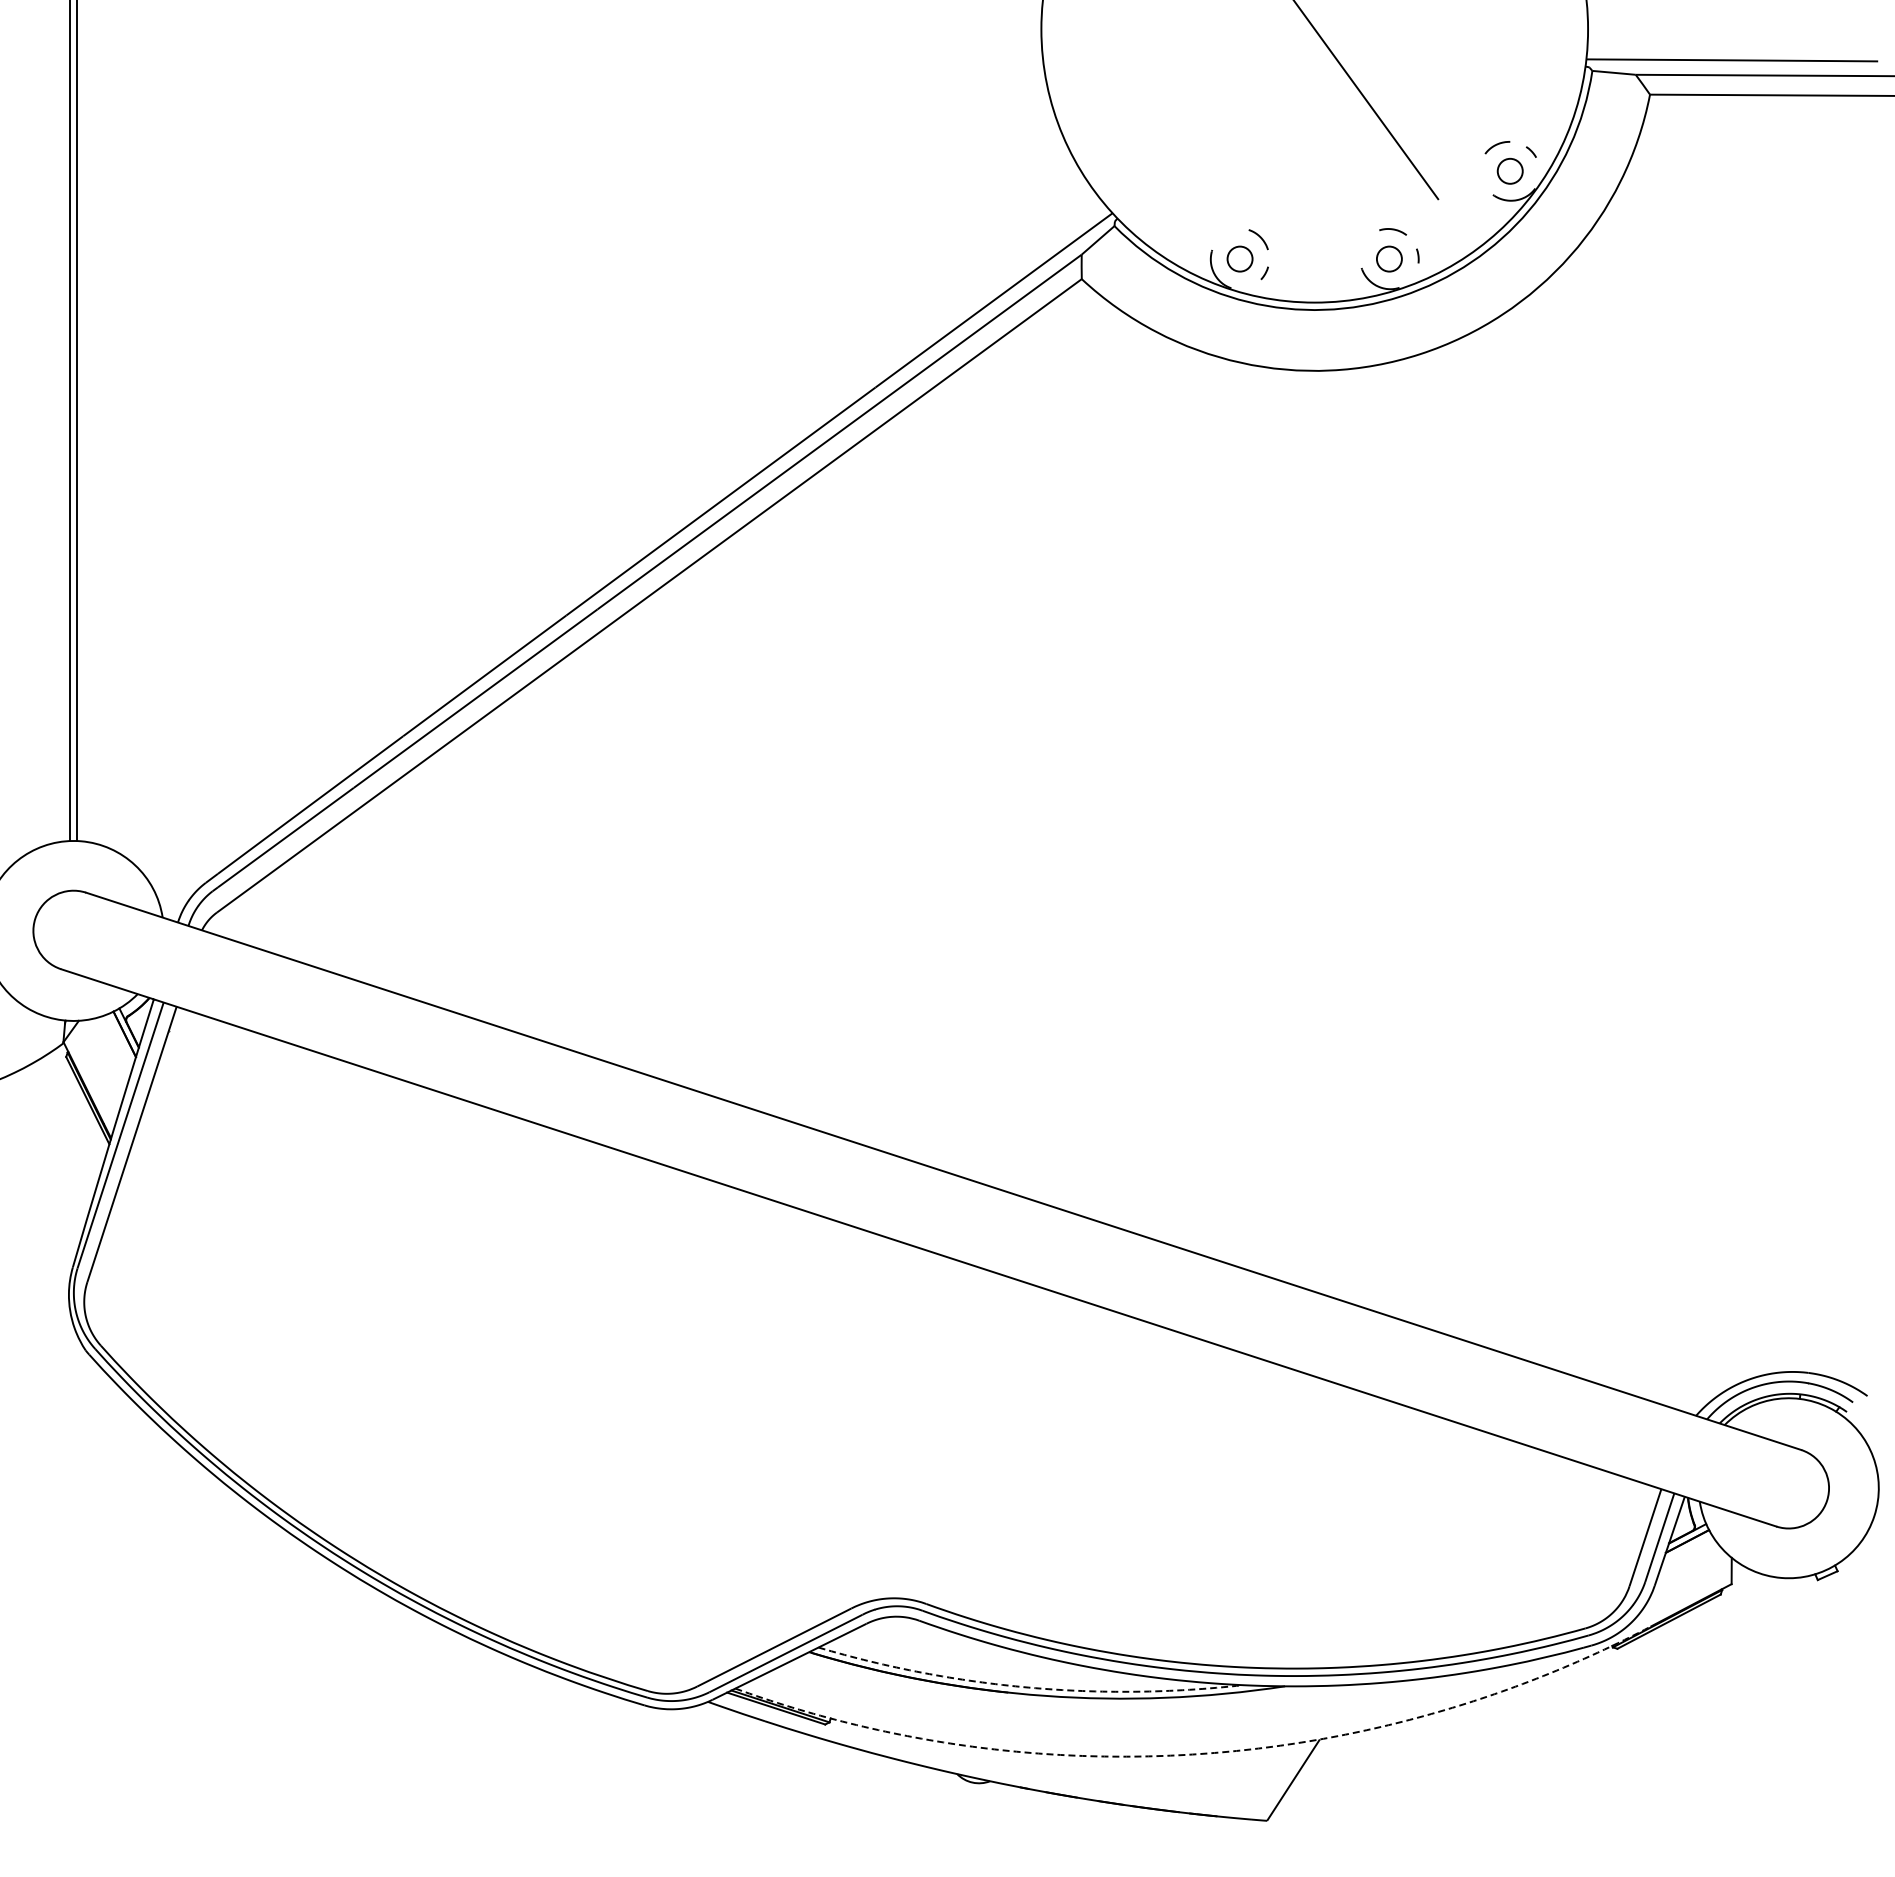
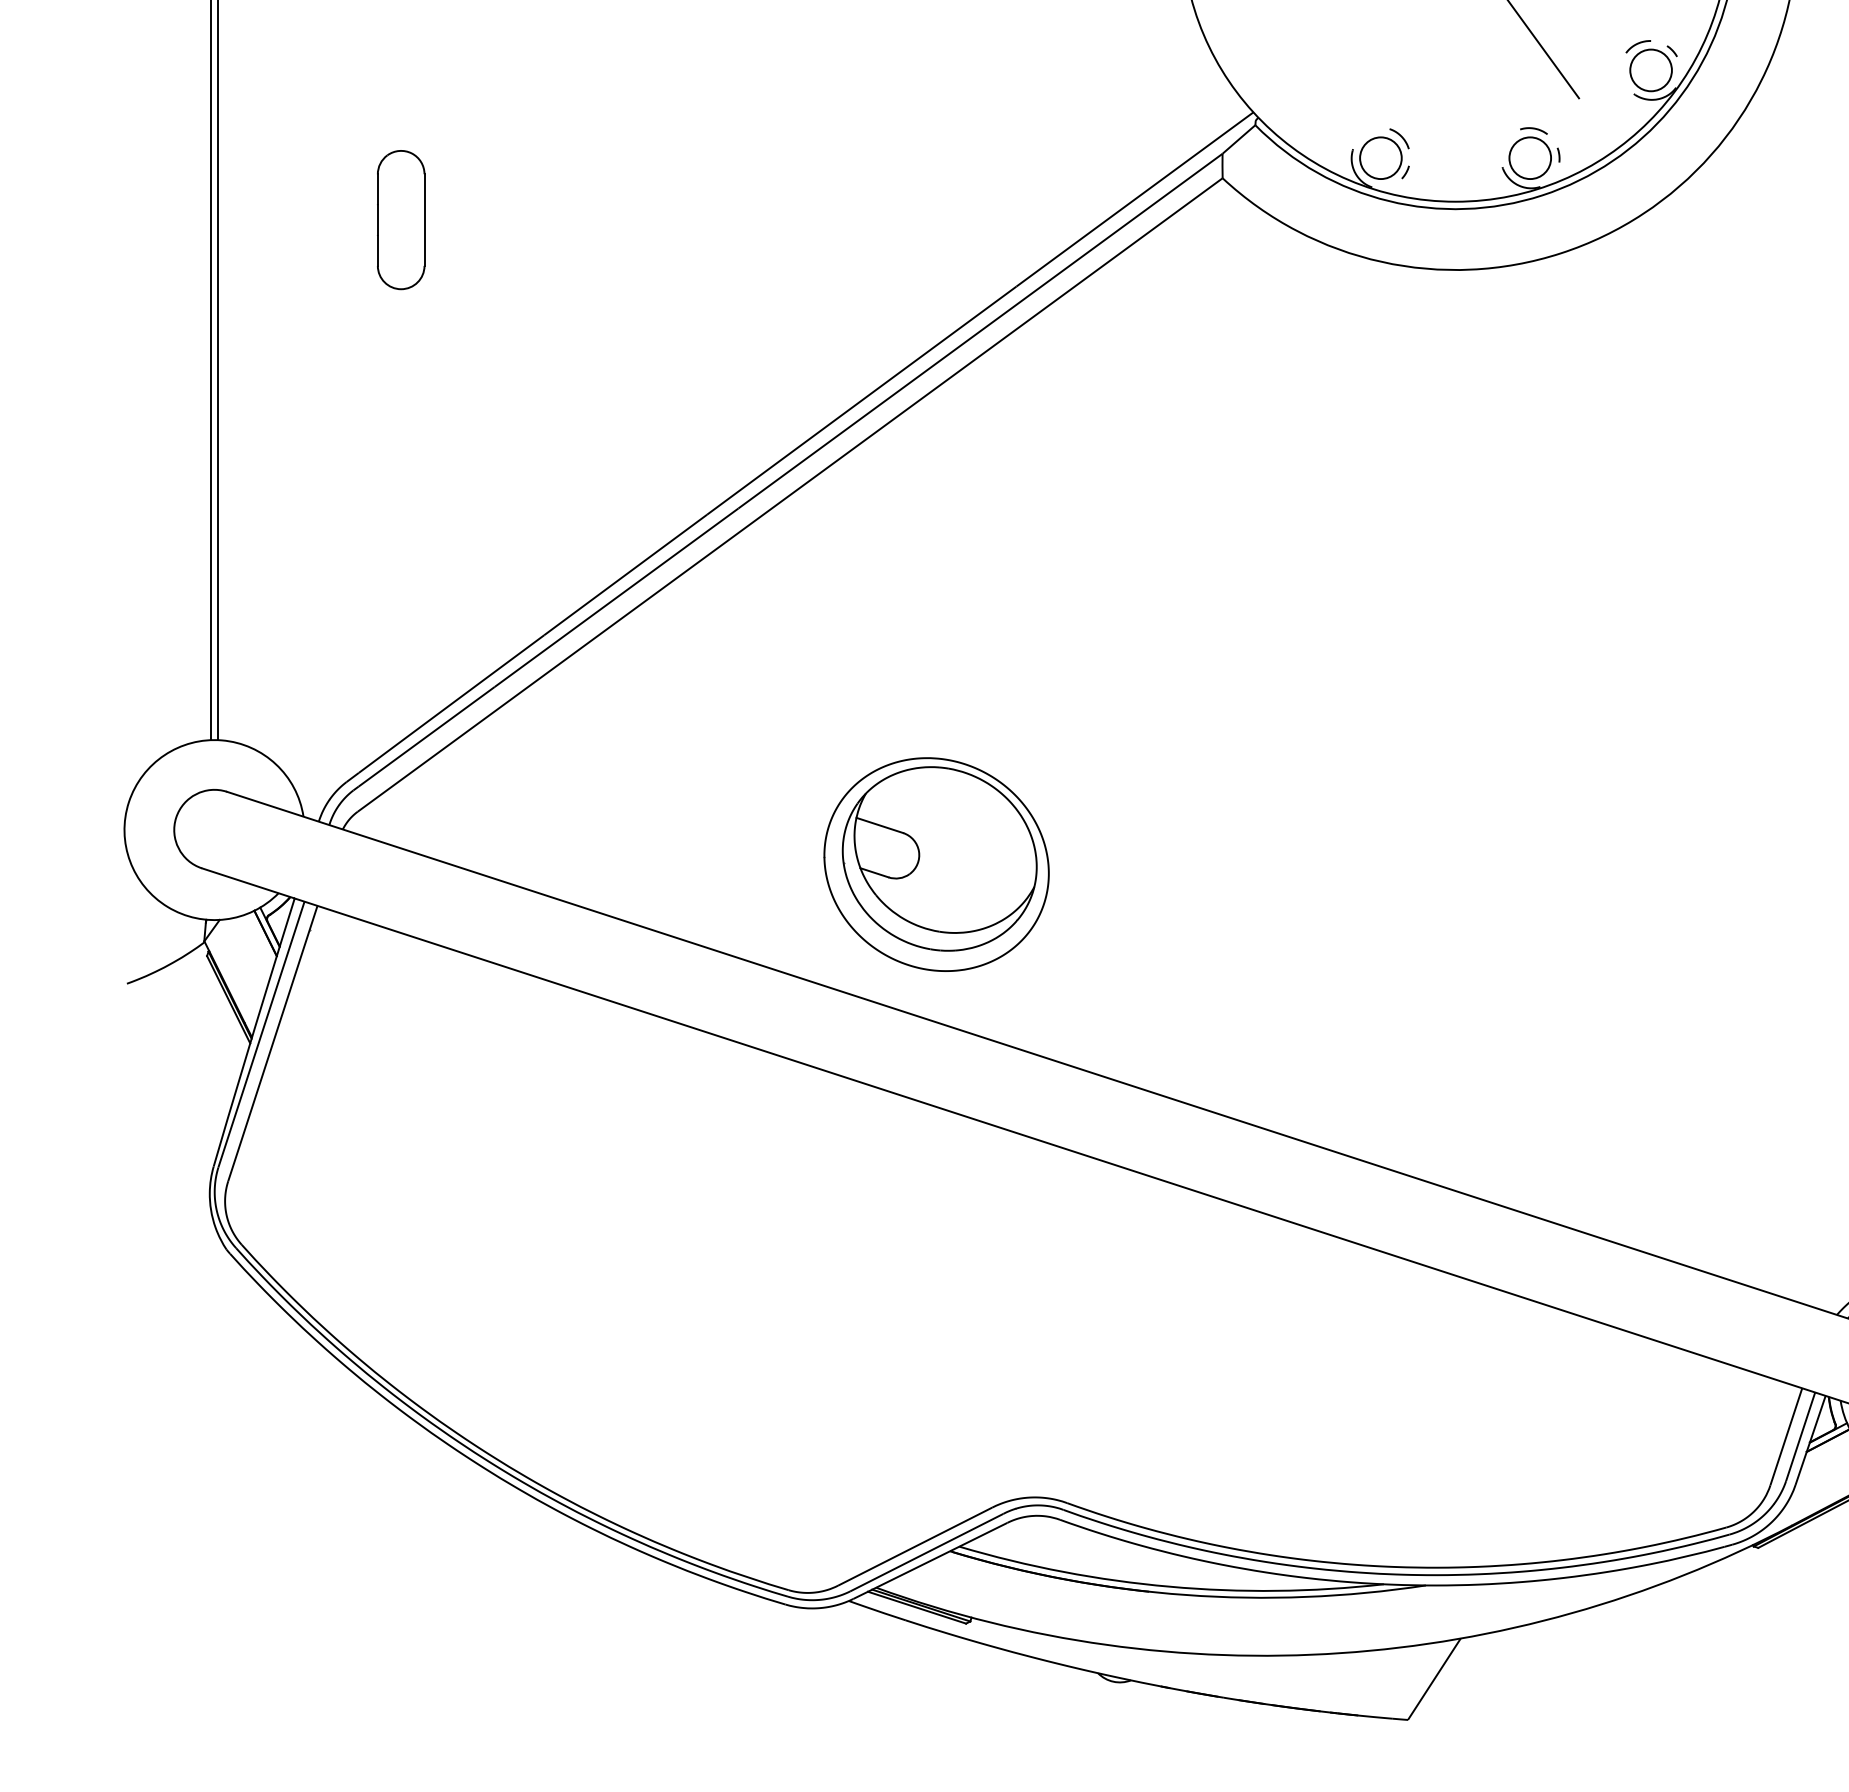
circle: (1510, 171) -> (1651, 70), size x1.67
circle: (1239, 258) -> (1380, 157), size x1.67
circle: (1389, 258) -> (1530, 157), size x1.67
part: (260, 320) -> (401, 219), added
part: (795, 965) -> (936, 864), added
arc: (1028, 1687) -> (1169, 1586), dashed -> solid
arc: (1199, 1754) -> (1340, 1653), dashed -> solid

